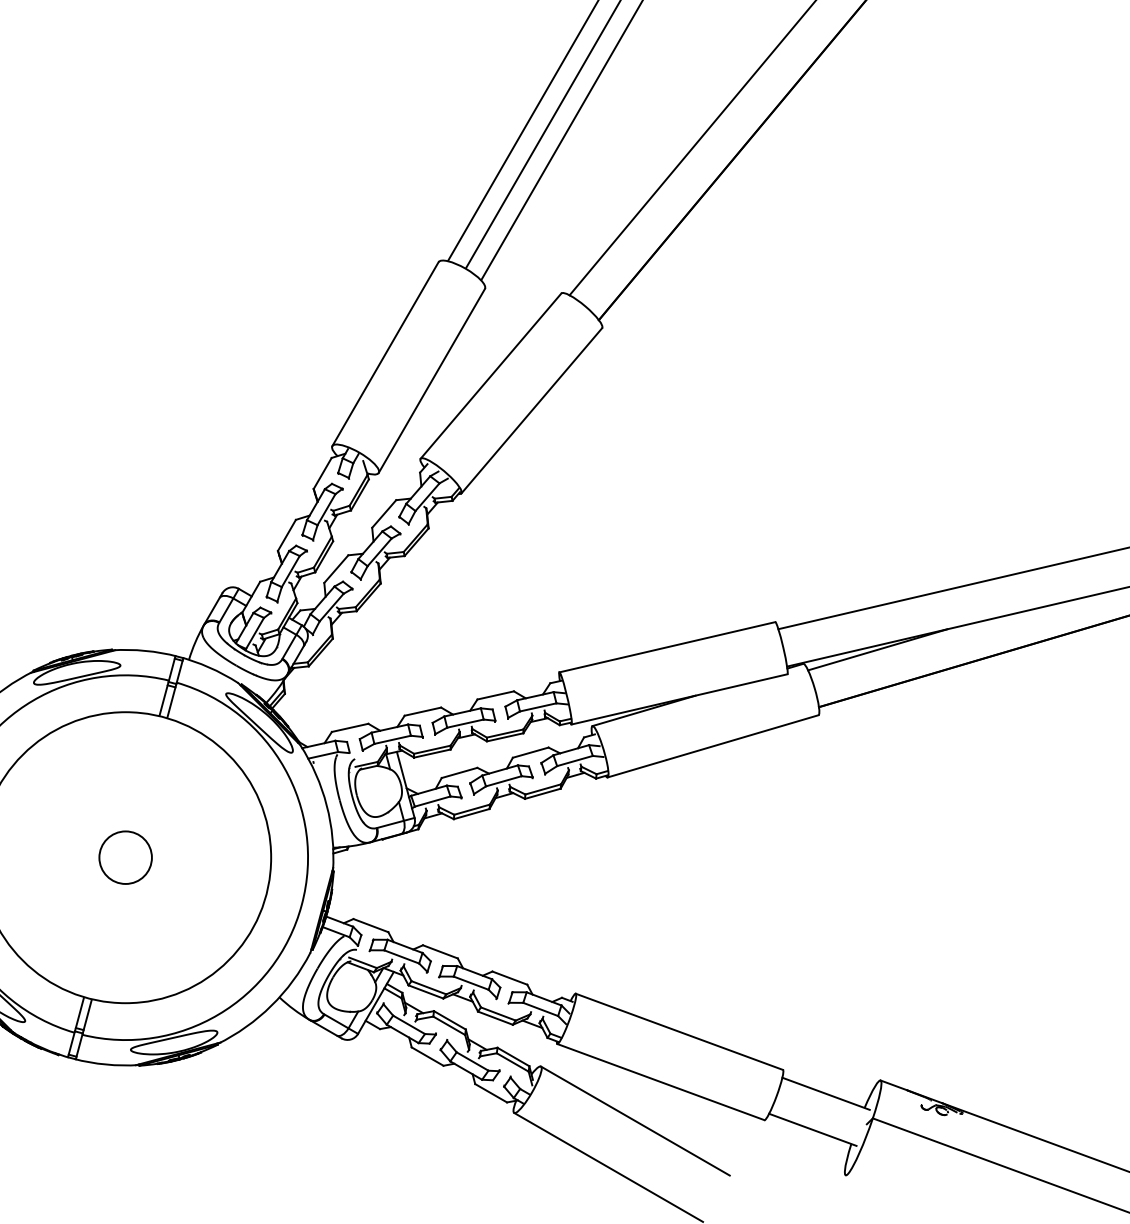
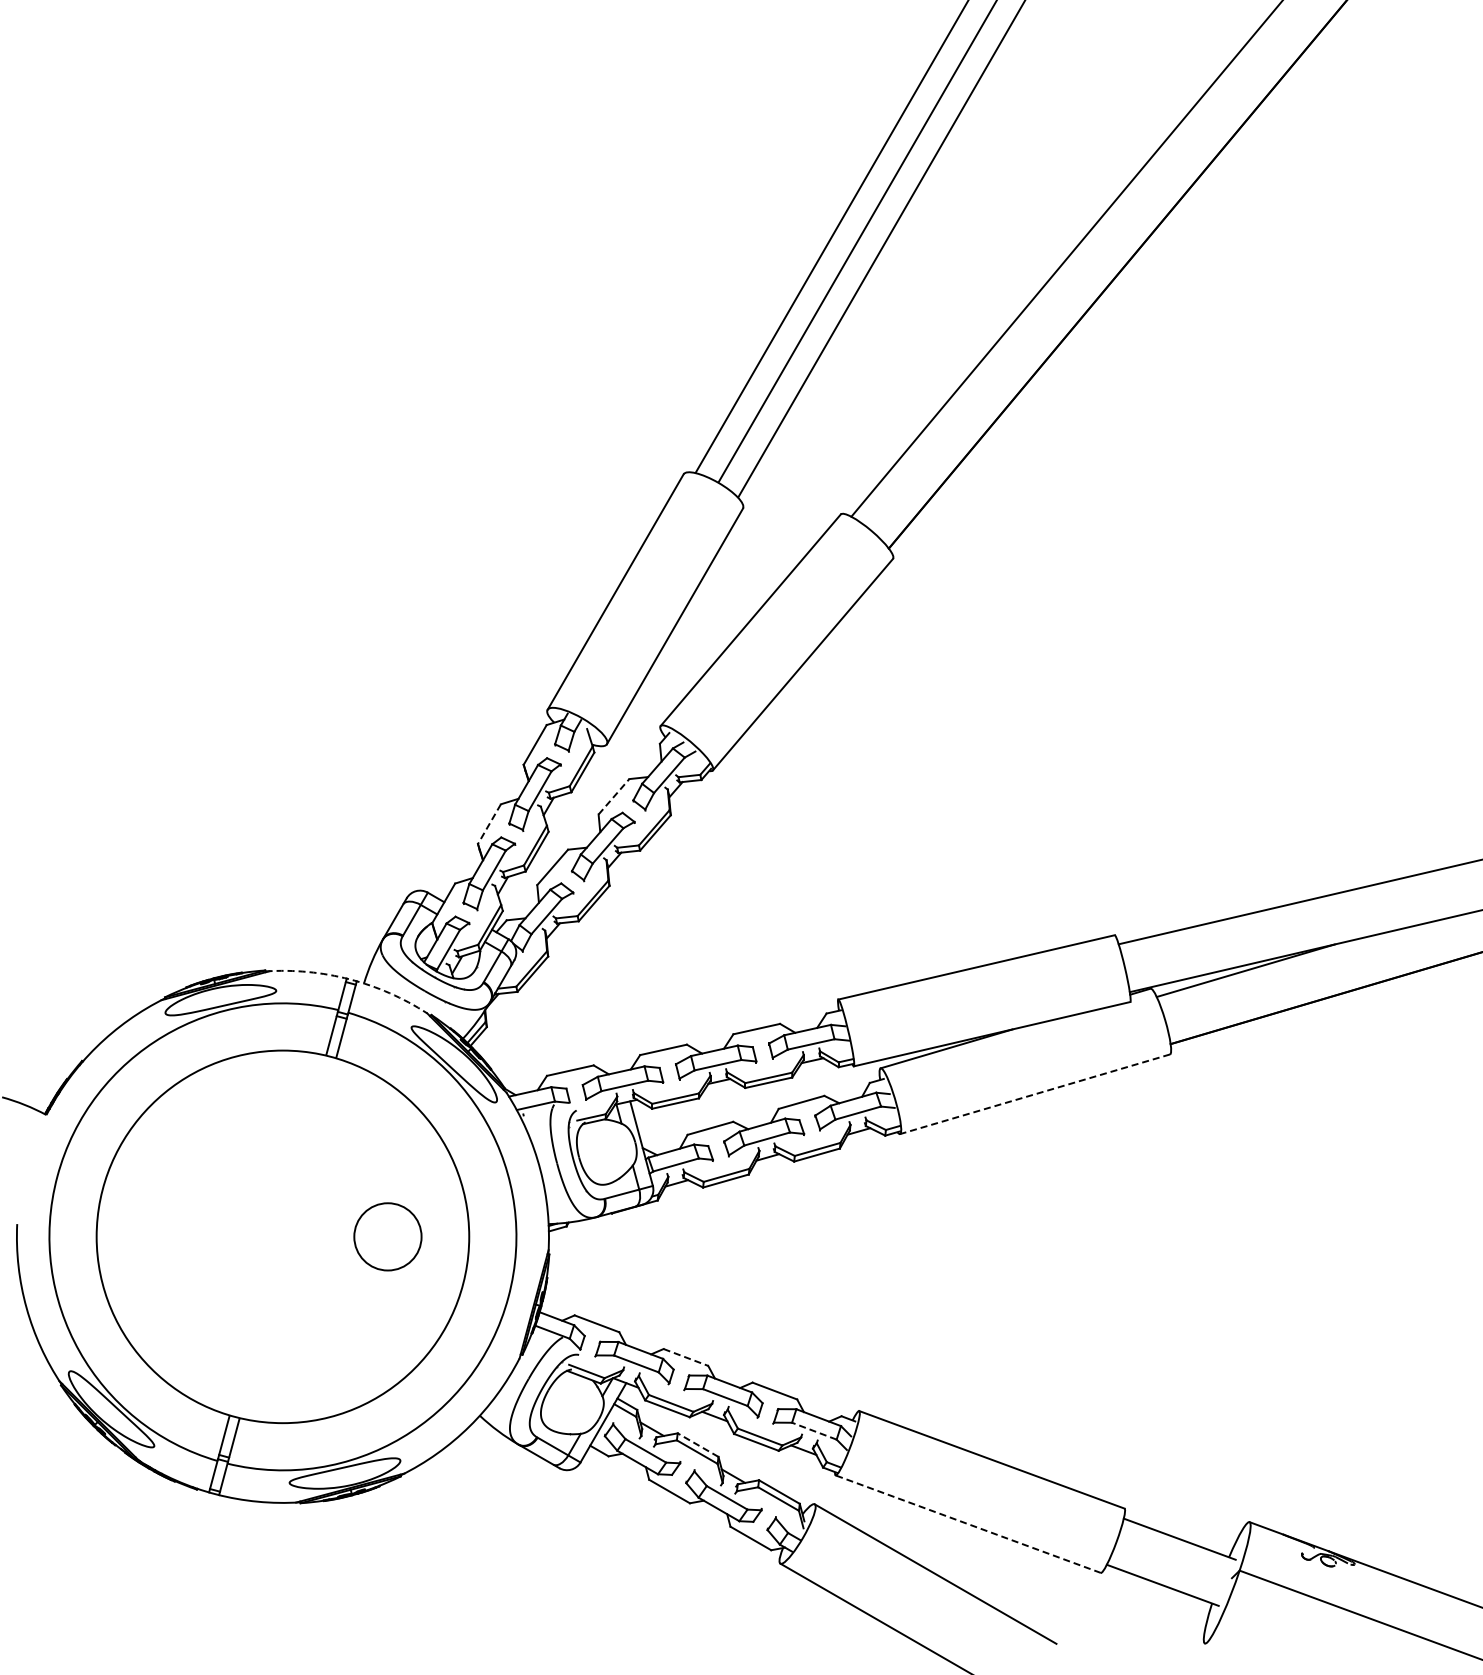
line: (384, 513) -> (614, 796), solid -> dashed
line: (286, 535) -> (489, 824), solid -> dashed
arc: (177, 656) -> (349, 979), solid -> dashed
line: (713, 746) -> (1035, 1094), solid -> dashed
circle: (125, 857) -> (387, 1236), moved
line: (440, 951) -> (685, 1357), solid -> dashed
line: (540, 1009) -> (814, 1431), solid -> dashed
line: (450, 1020) -> (698, 1445), solid -> dashed
line: (660, 1081) -> (967, 1523), solid -> dashed

